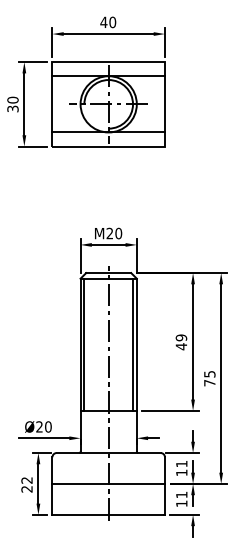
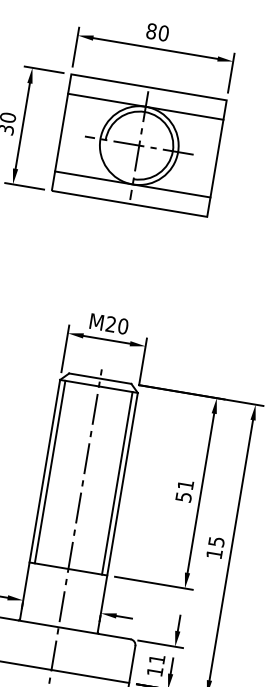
text: (103, 22) -> (151, 31), 40 -> 80
text: (181, 342) -> (184, 491), 49 -> 51
text: (209, 383) -> (213, 554), 75 -> 15

